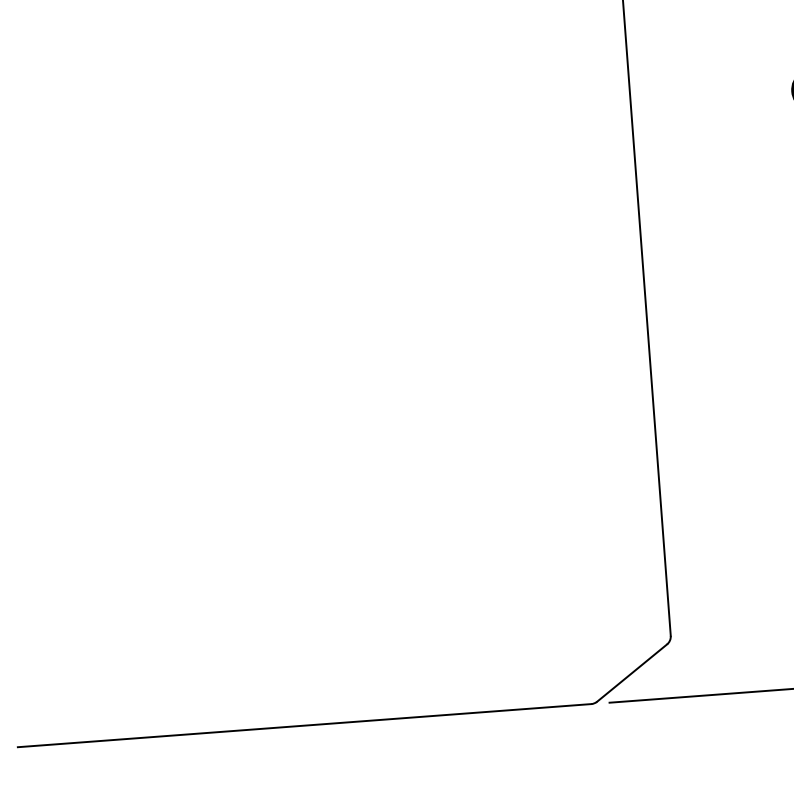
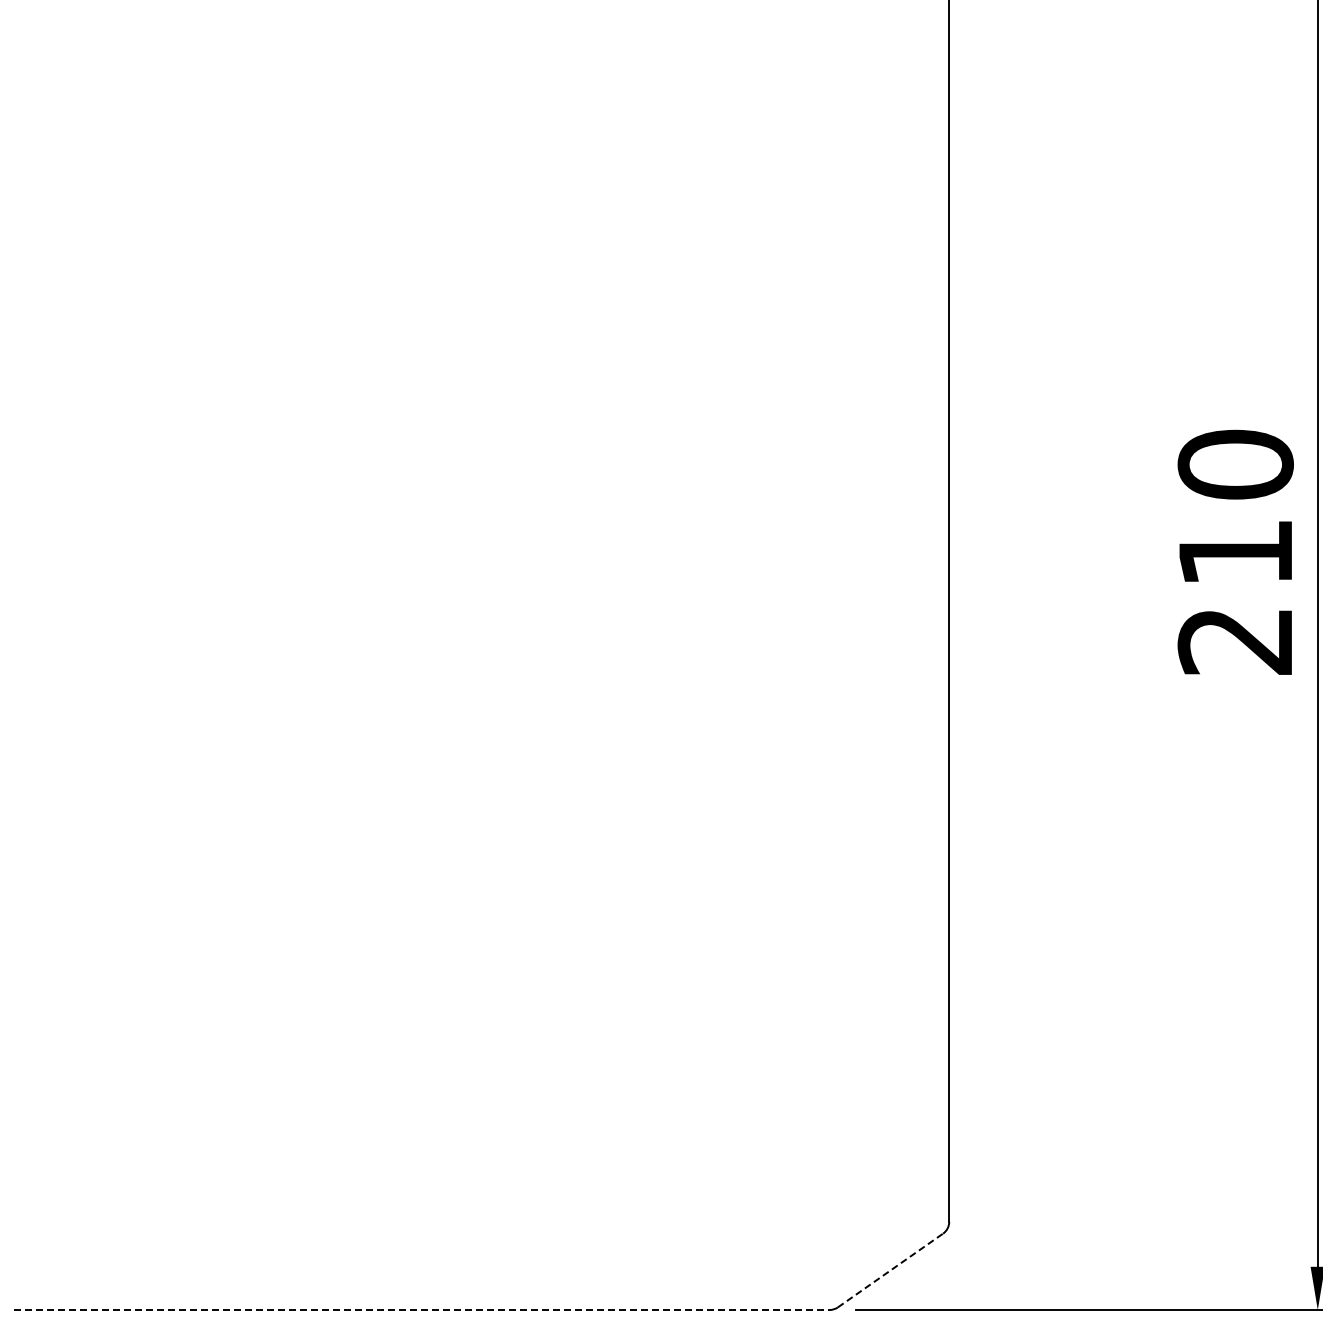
line: (632, 673) -> (890, 1270), solid -> dashed
line: (305, 725) -> (422, 1310), solid -> dashed

